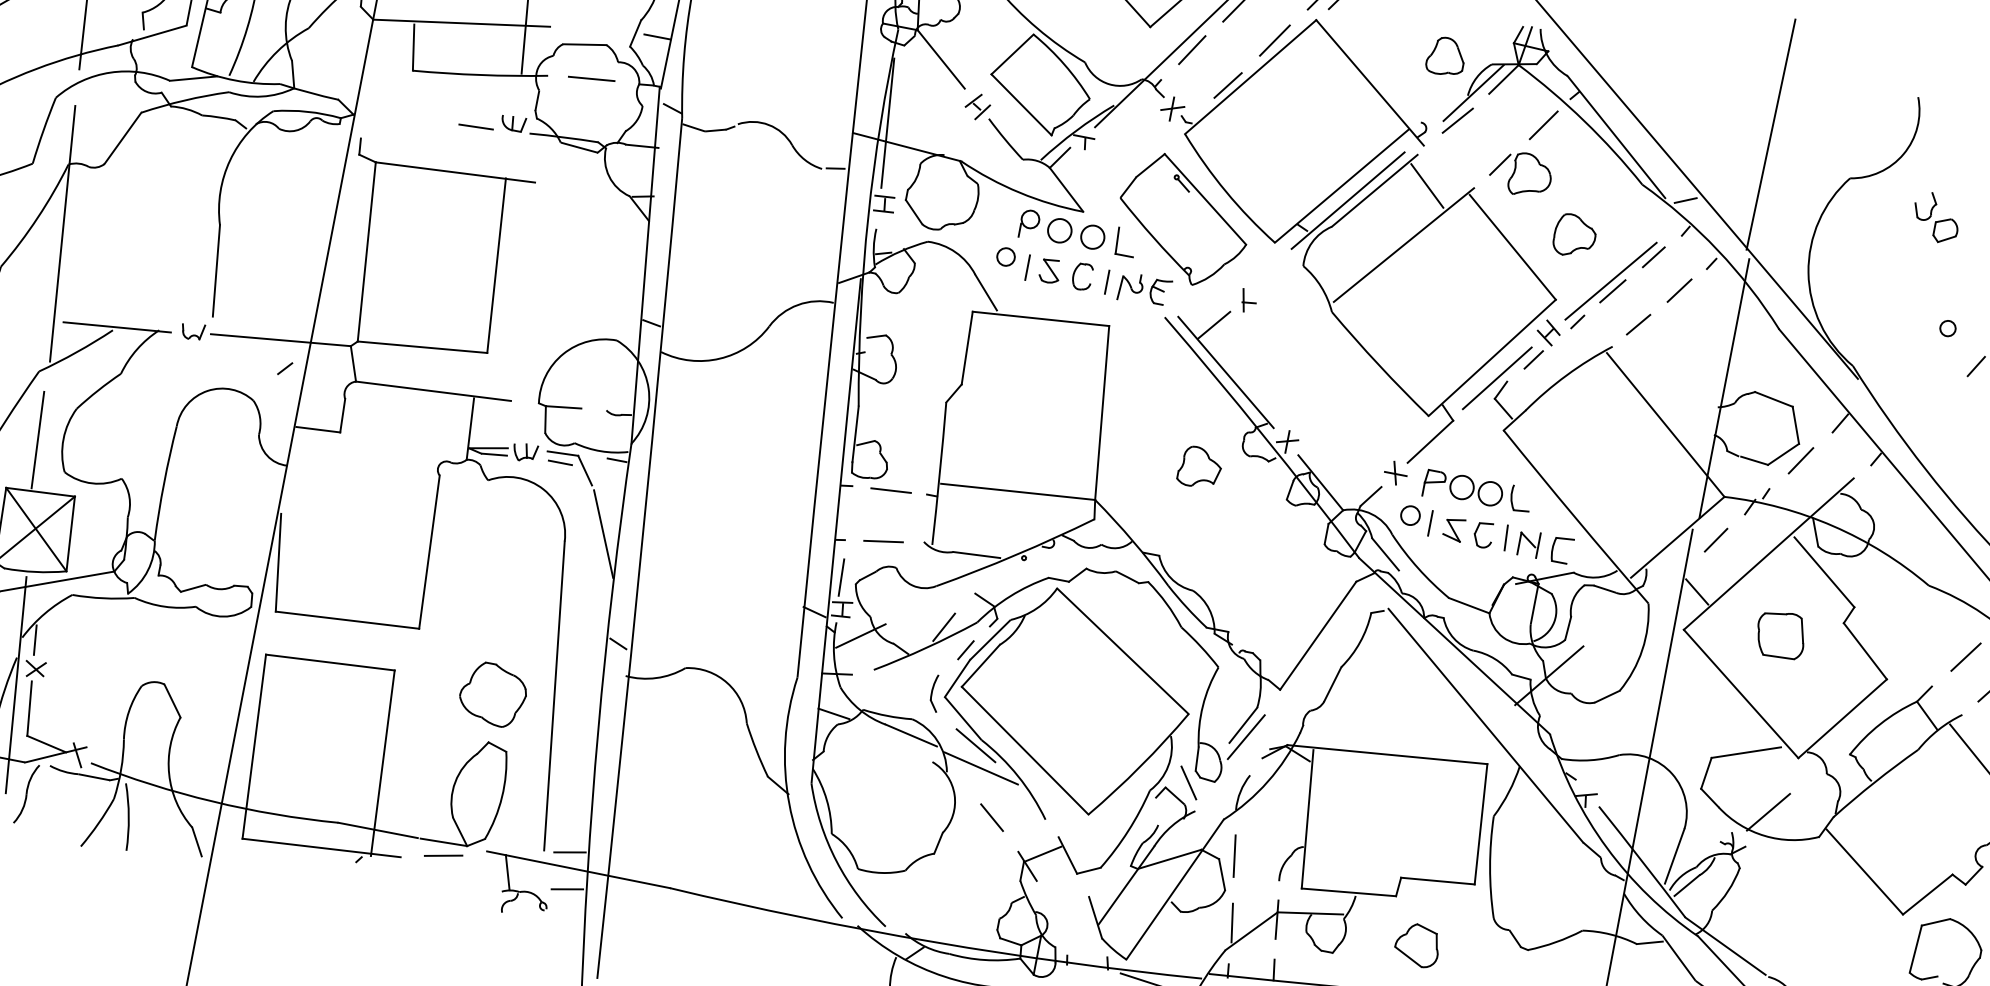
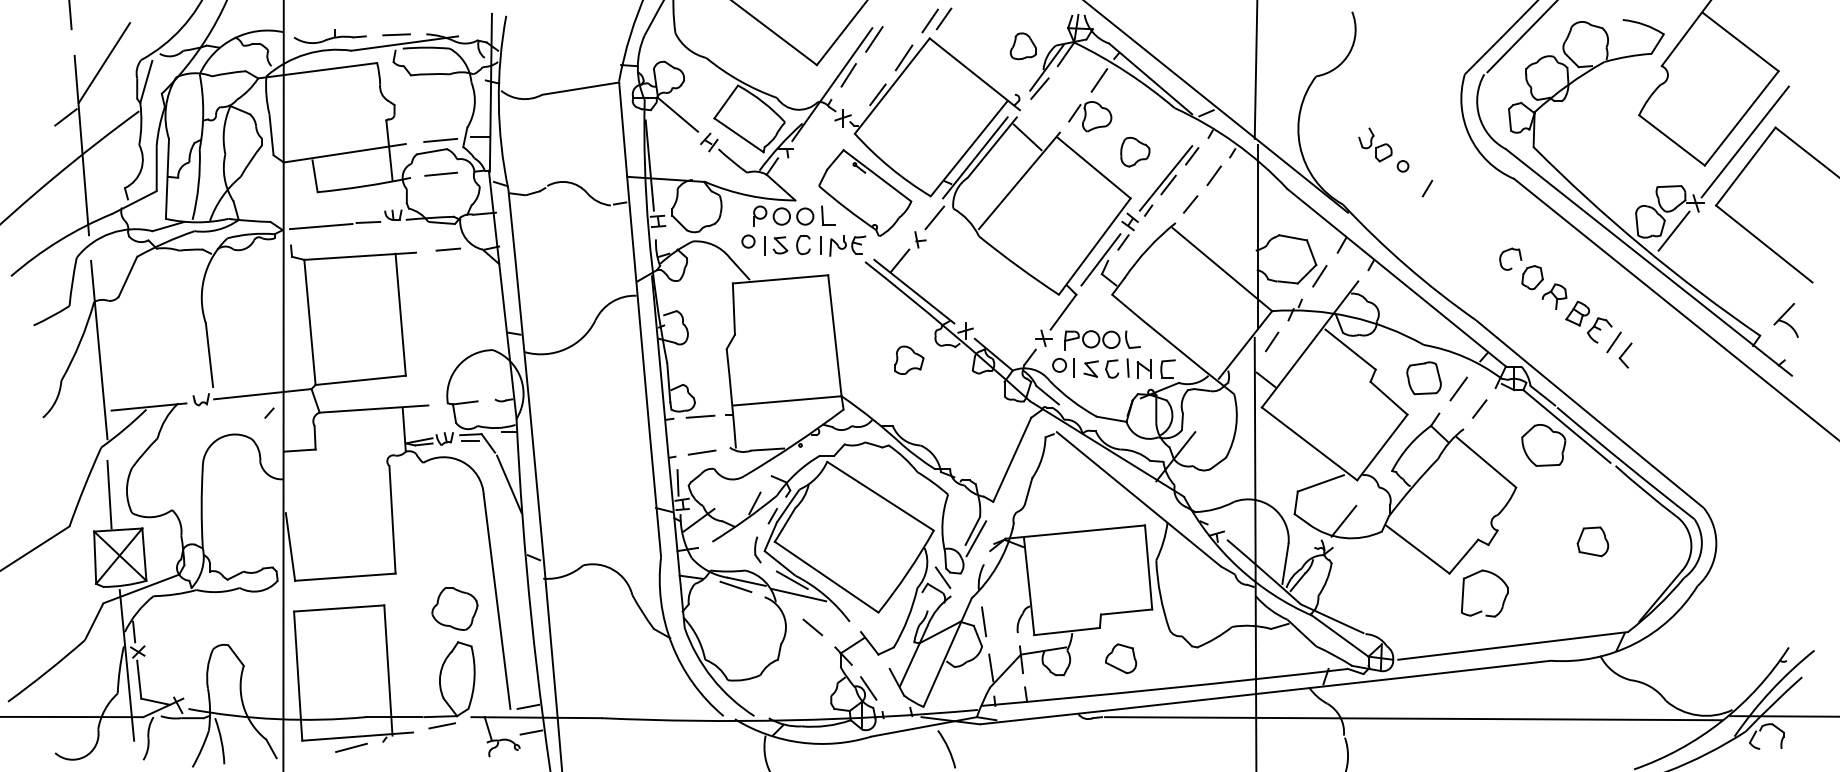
line: (600, 29) -> (440, 139), added
line: (407, 119) -> (320, 226), added
line: (581, 186) -> (448, 249), added
part: (1936, 217) -> (1375, 144), moved
line: (1274, 273) -> (934, 217), added
part: (1780, 635) -> (1423, 378), moved
line: (894, 739) -> (735, 586), added
line: (310, 861) -> (351, 747), added
line: (1053, 918) -> (868, 688), added

